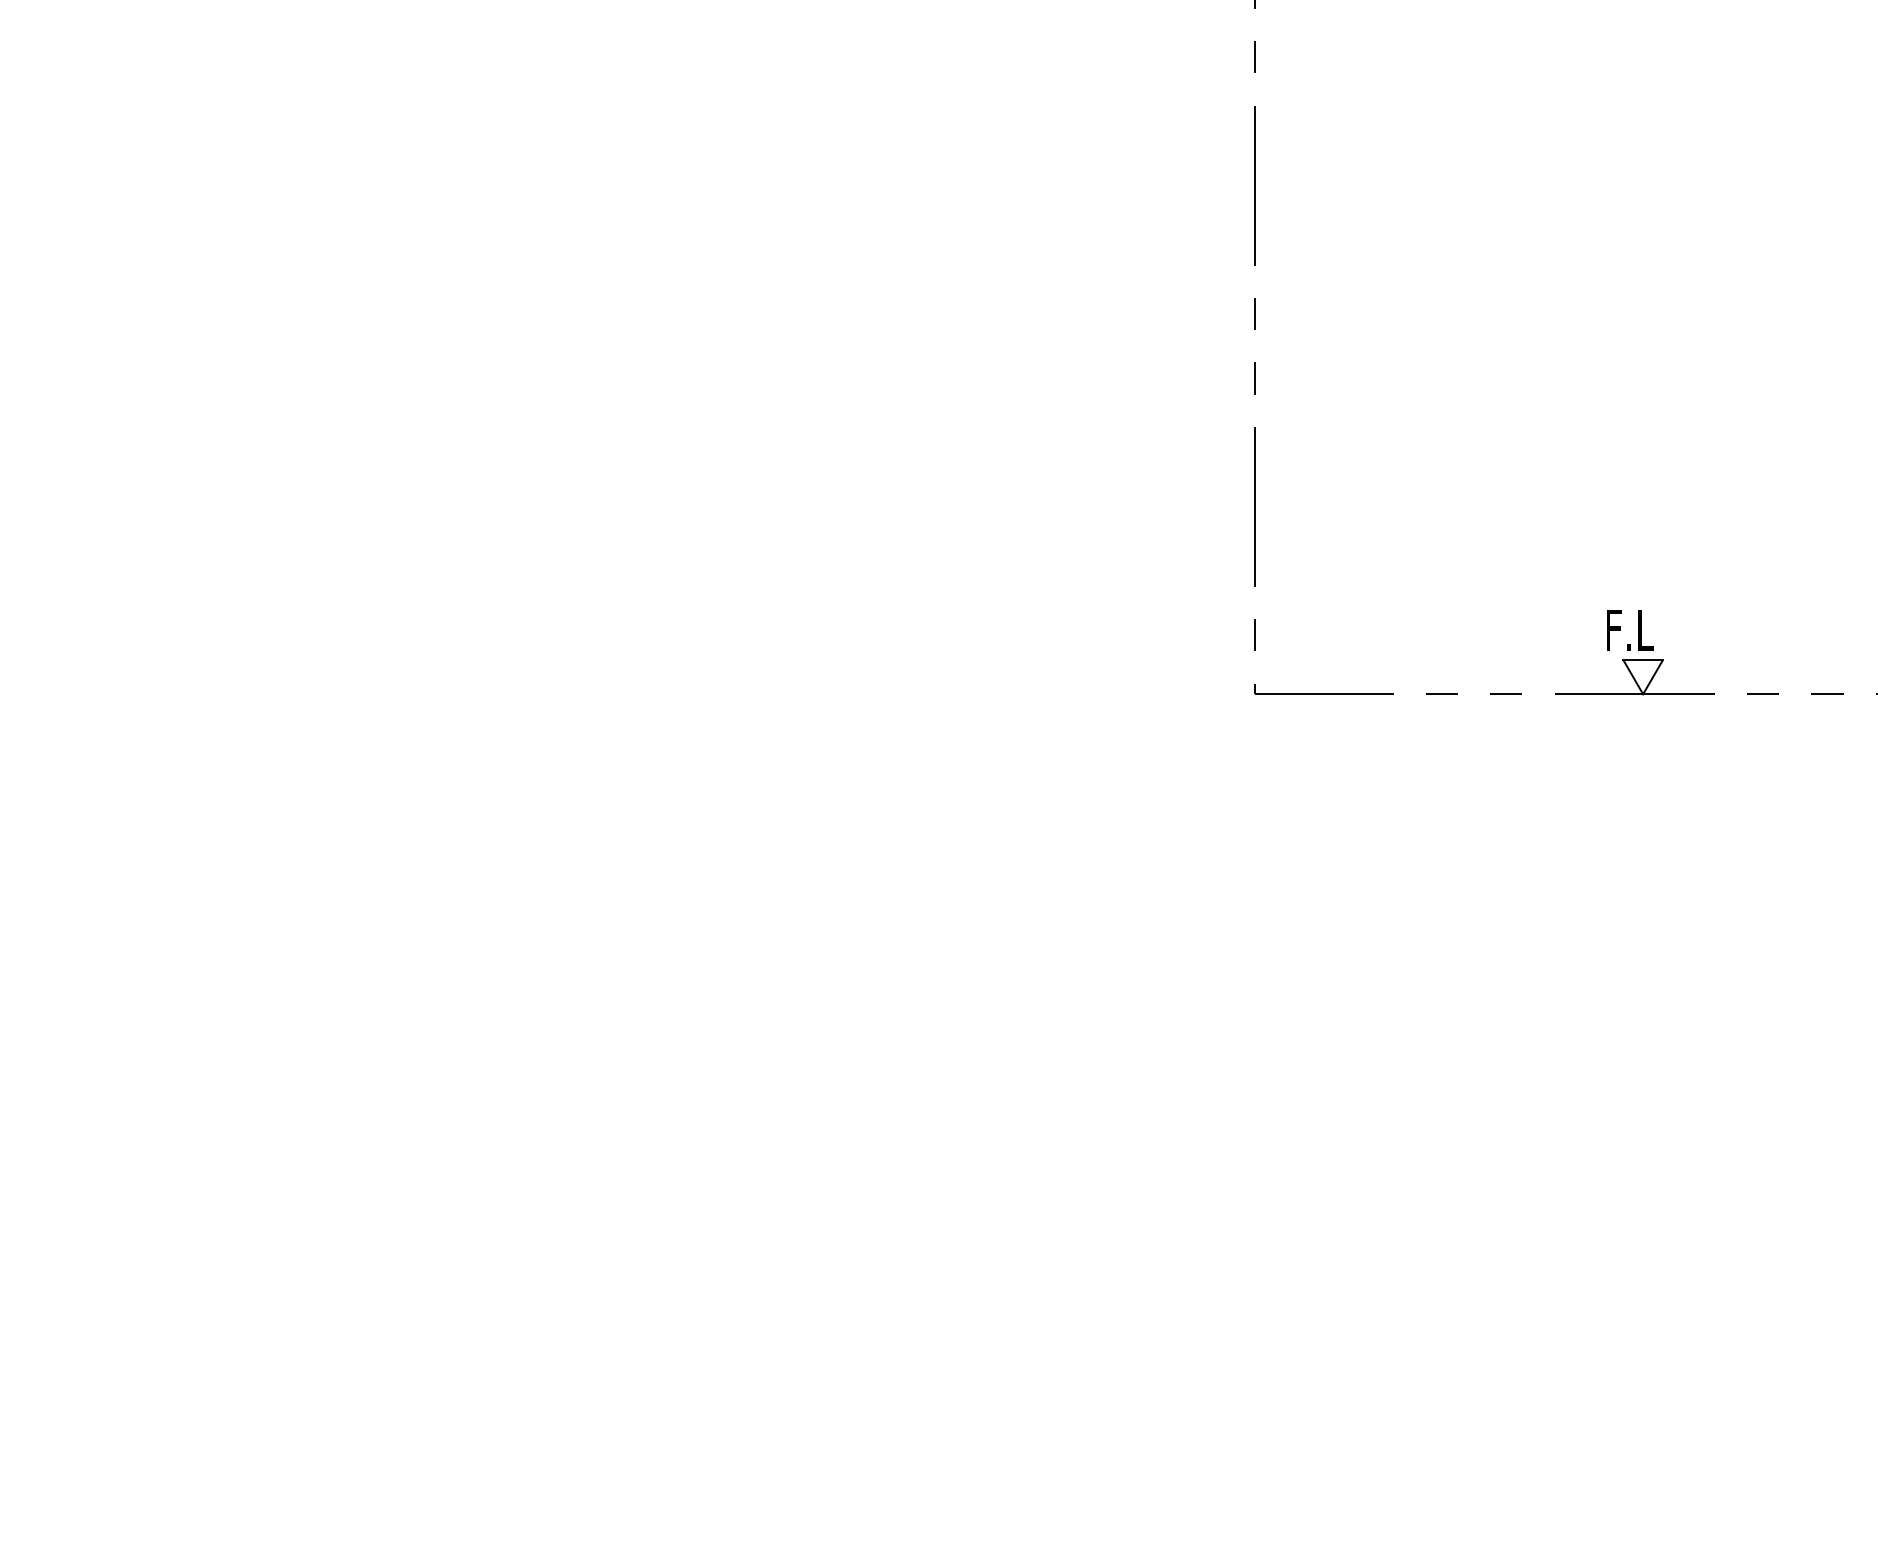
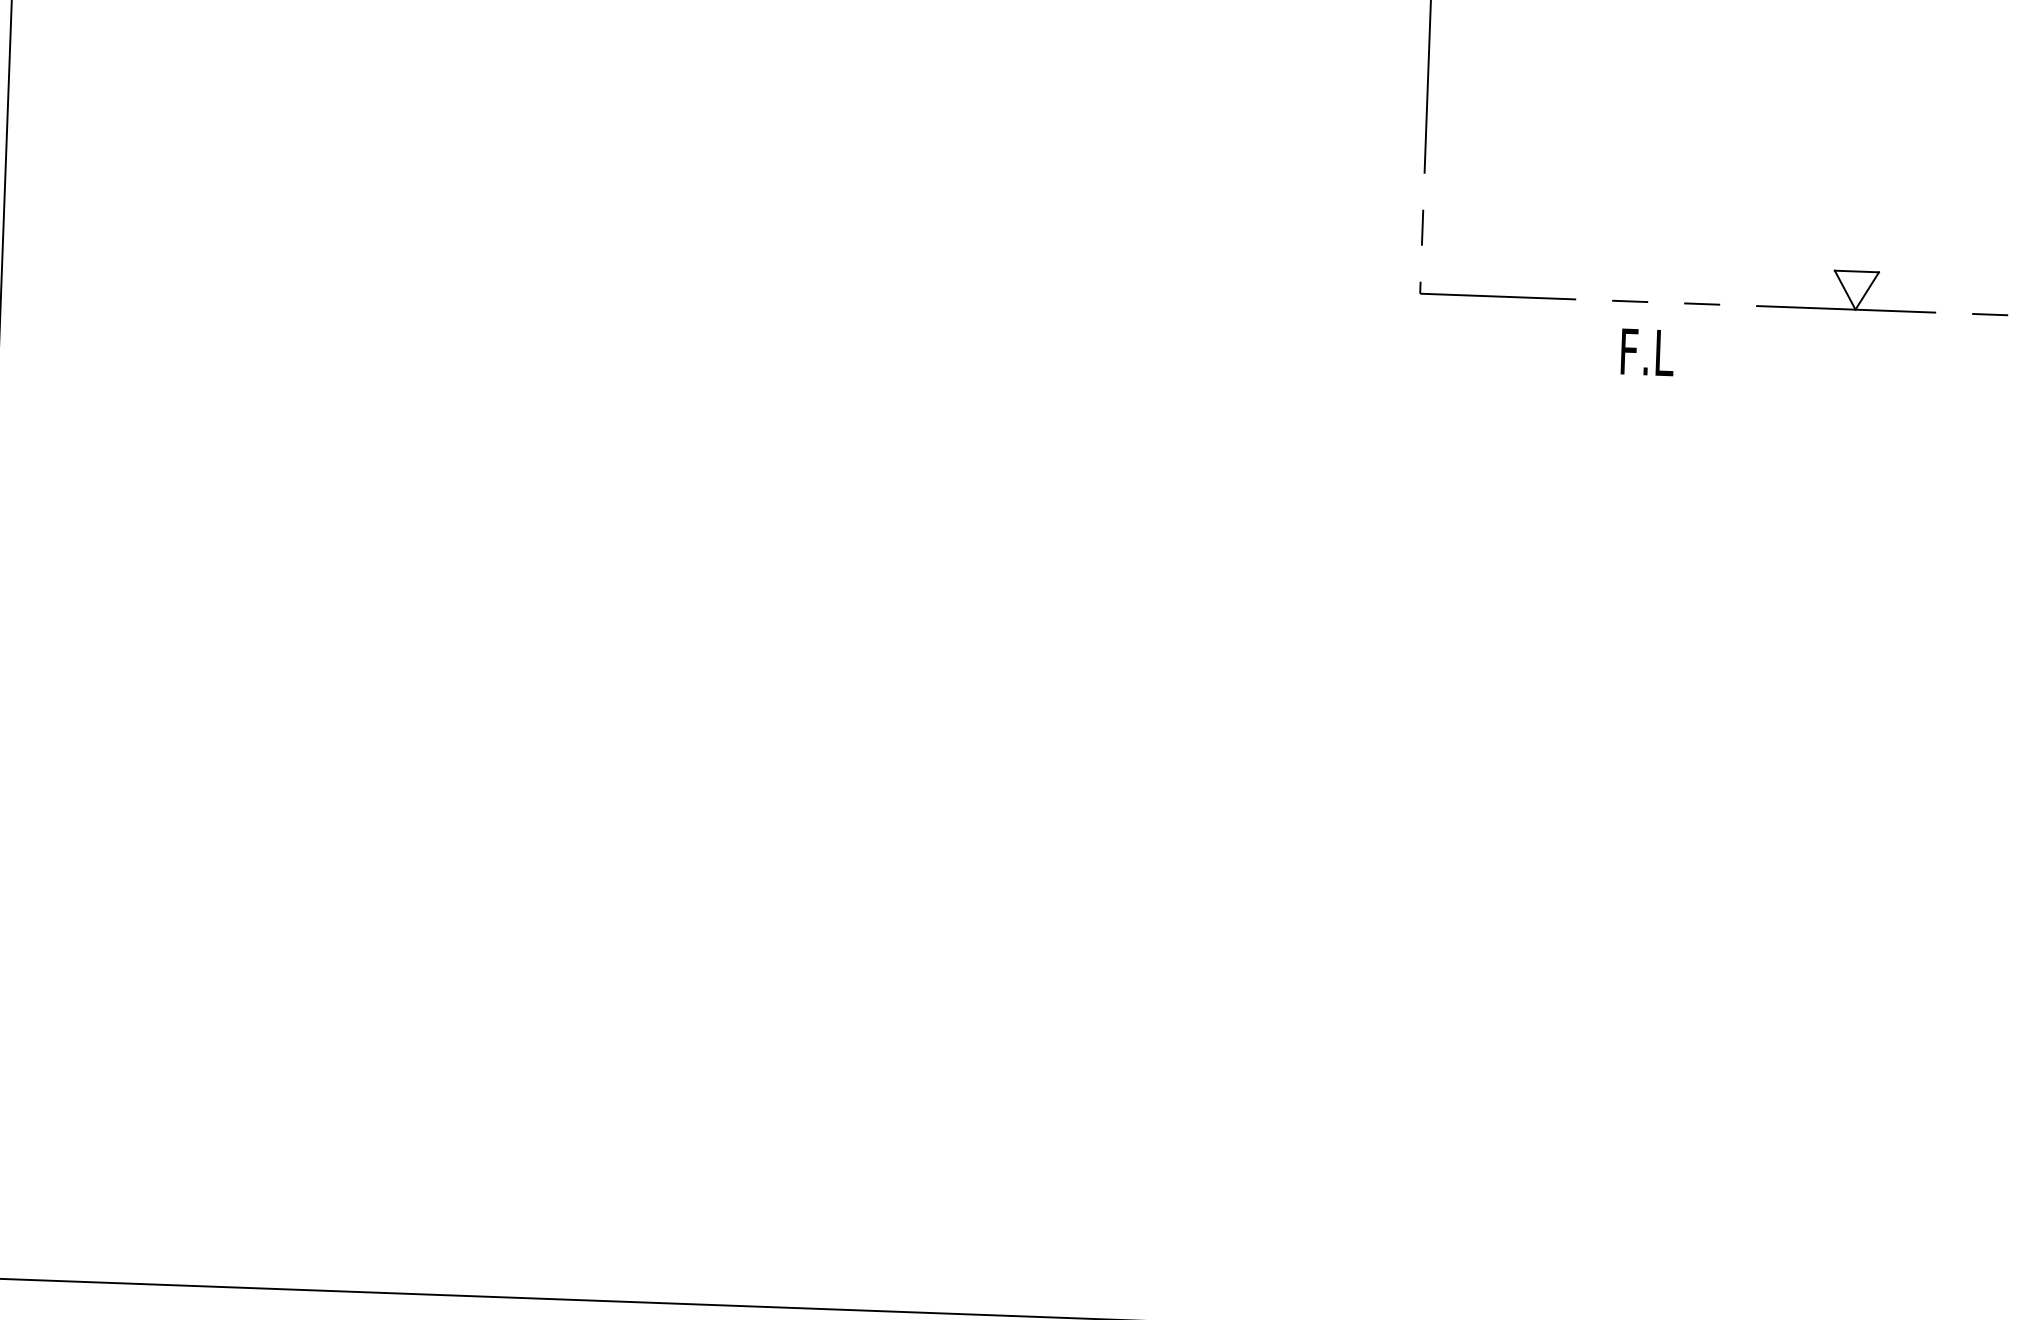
text: (1630, 630) -> (1647, 352), moved

